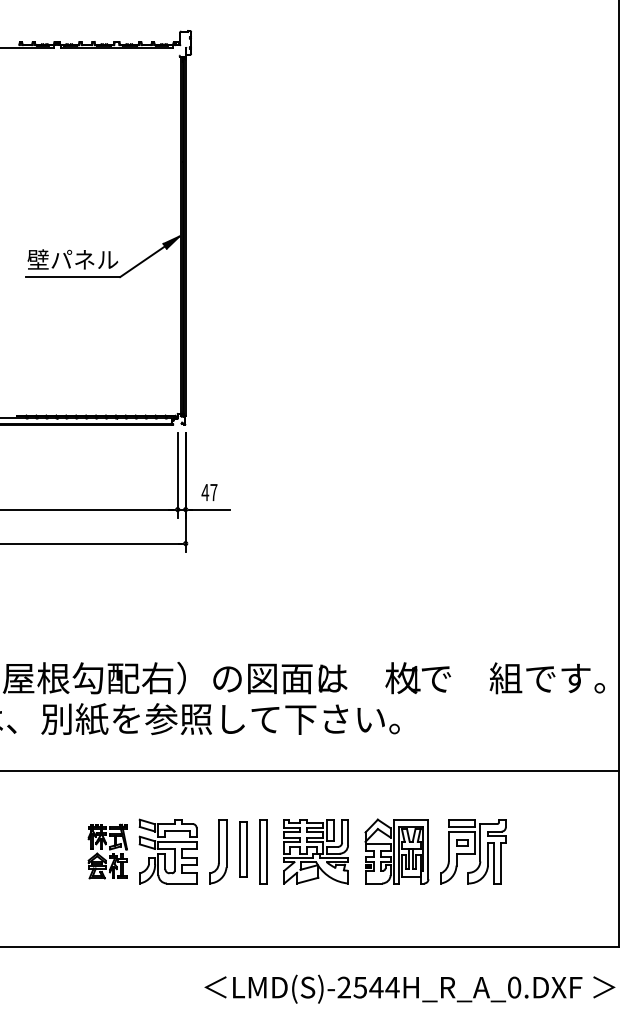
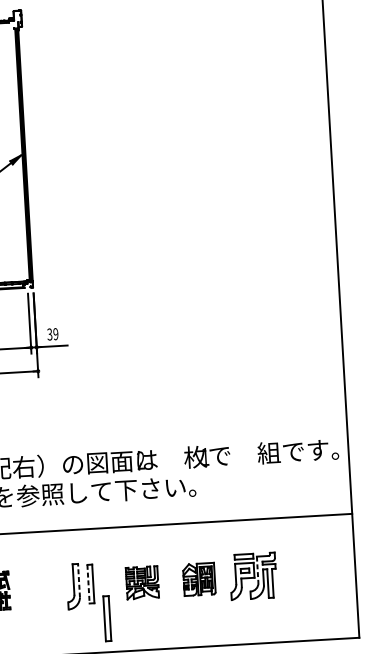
text: (209, 492) -> (52, 334), 47 -> 39
line: (480, 842) -> (257, 569), solid -> dashed
line: (226, 843) -> (79, 580), solid -> dashed
line: (239, 849) -> (88, 584), solid -> dashed
part: (167, 851) -> (37, 588), removed
part: (263, 851) -> (107, 618), moved
part: (315, 851) -> (141, 582), size x0.7
part: (396, 851) -> (198, 579), size x0.7

